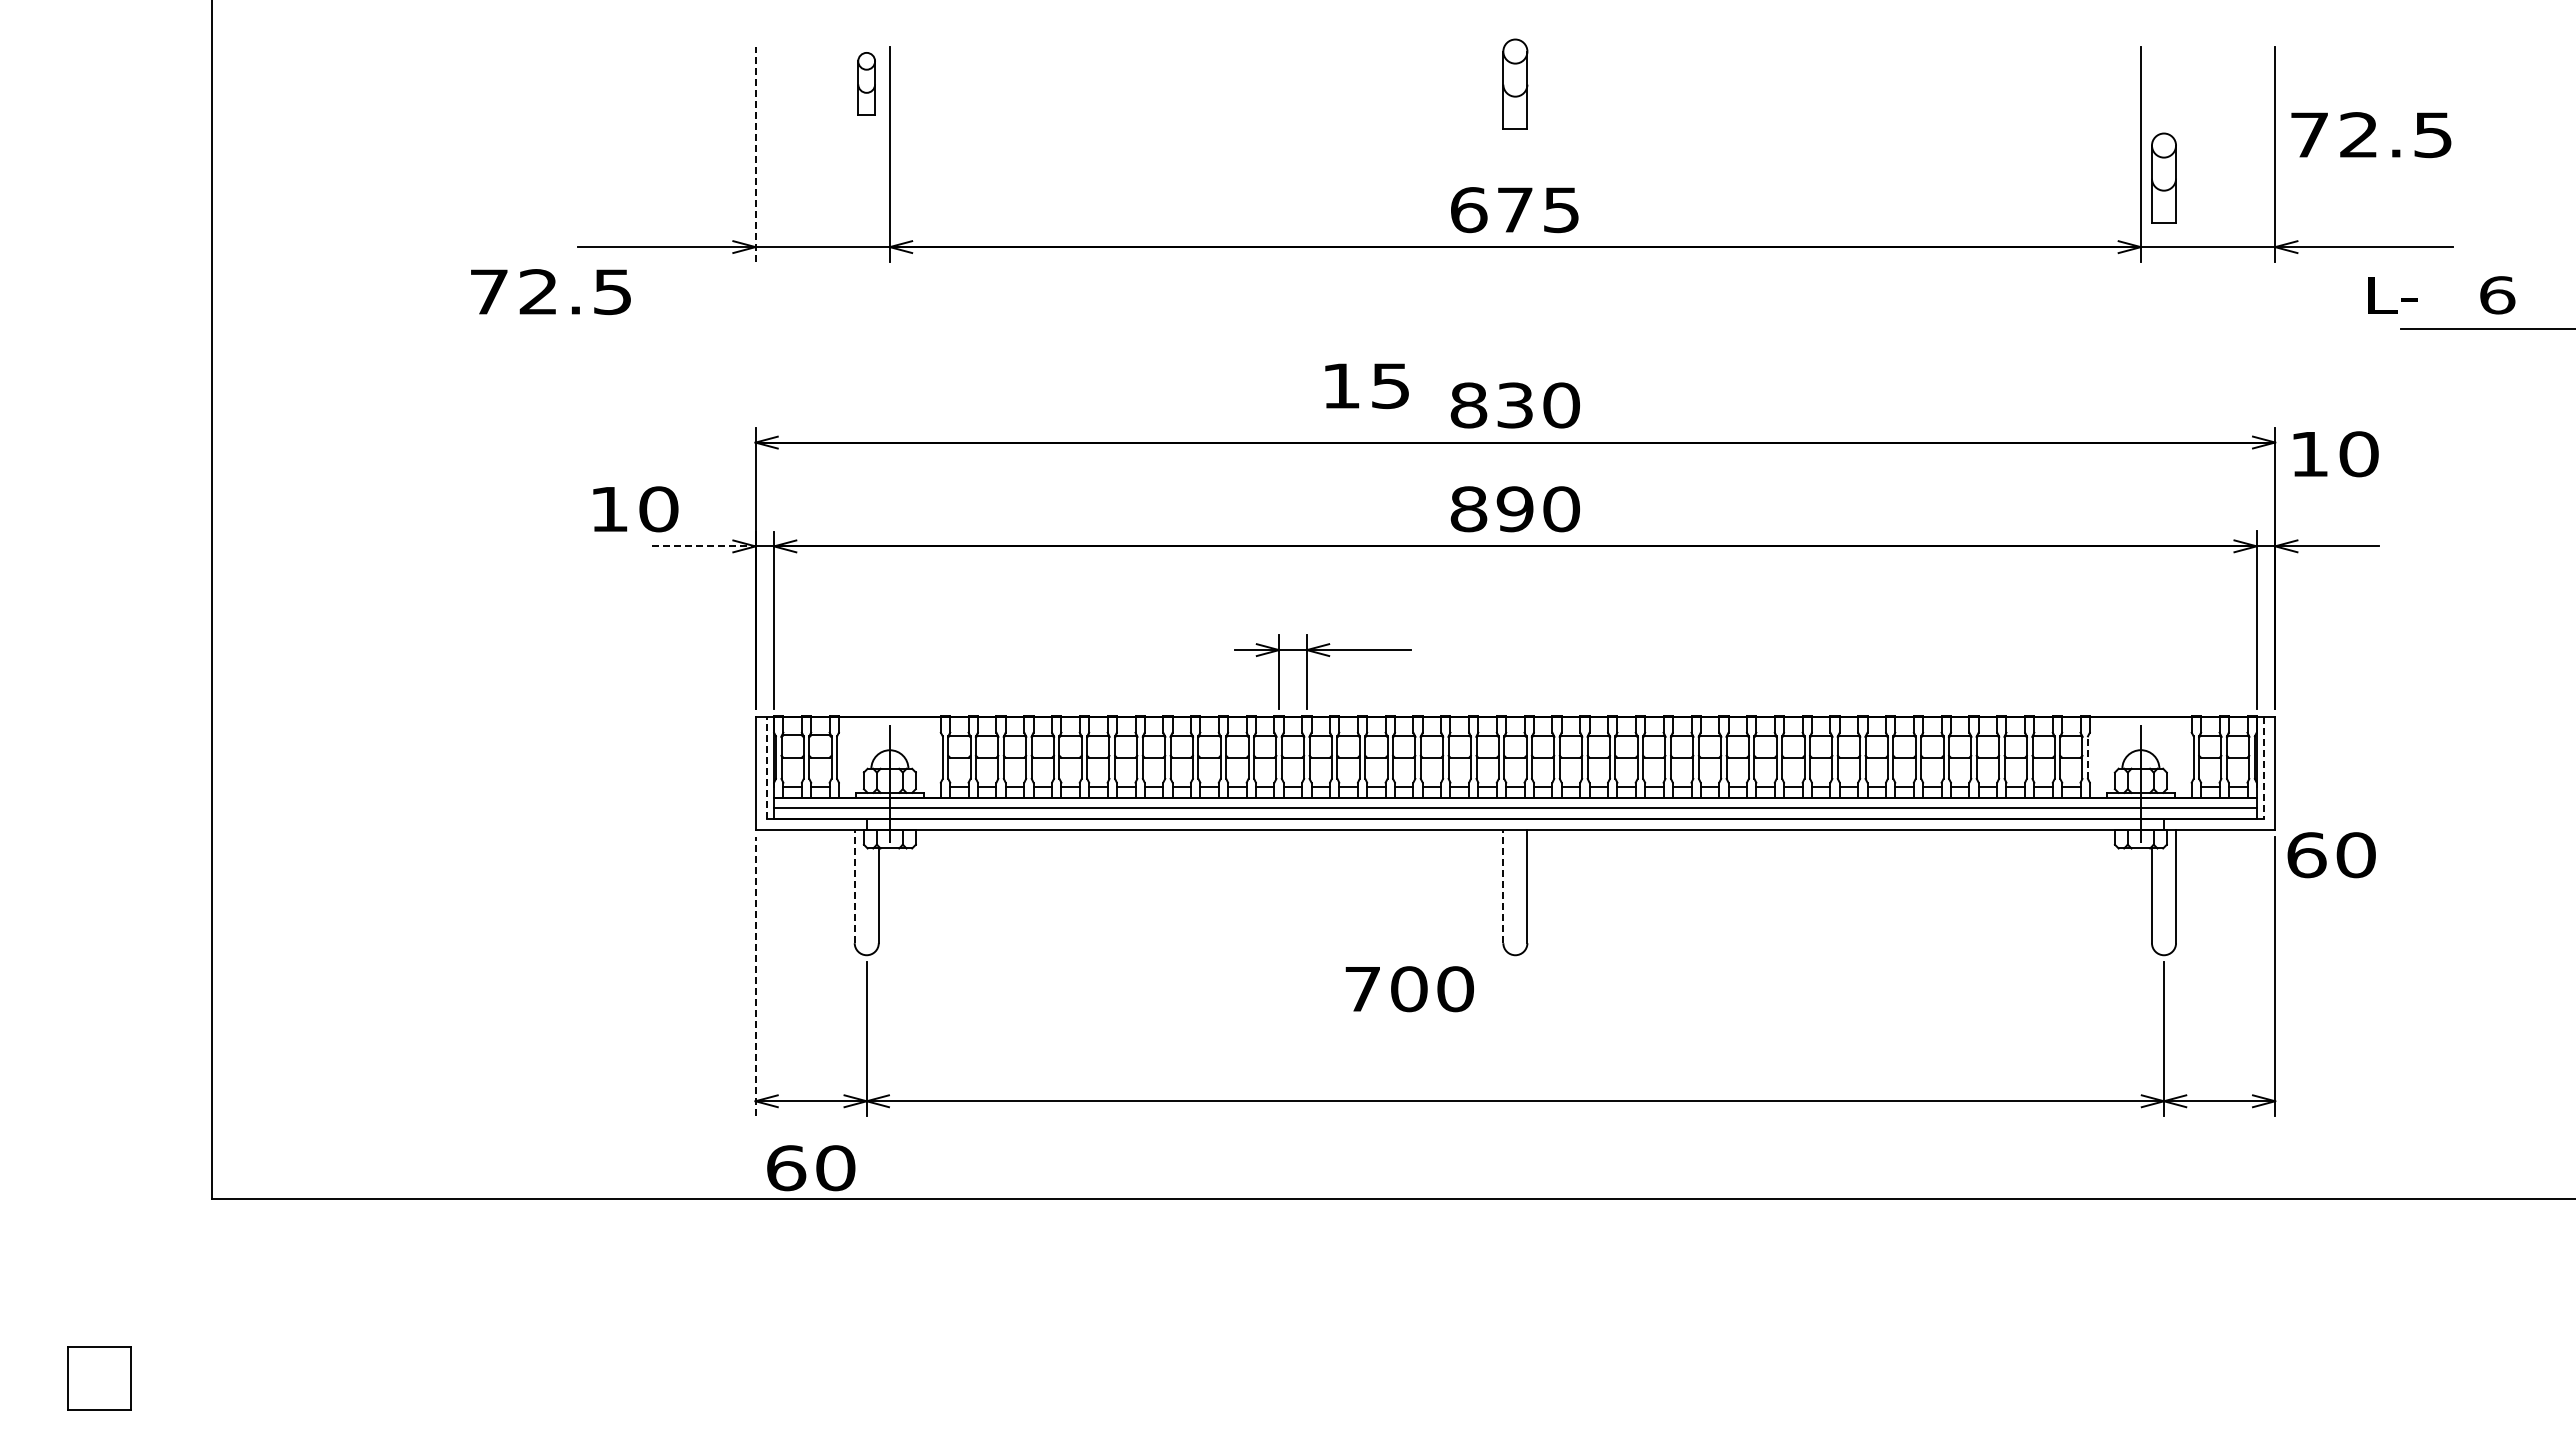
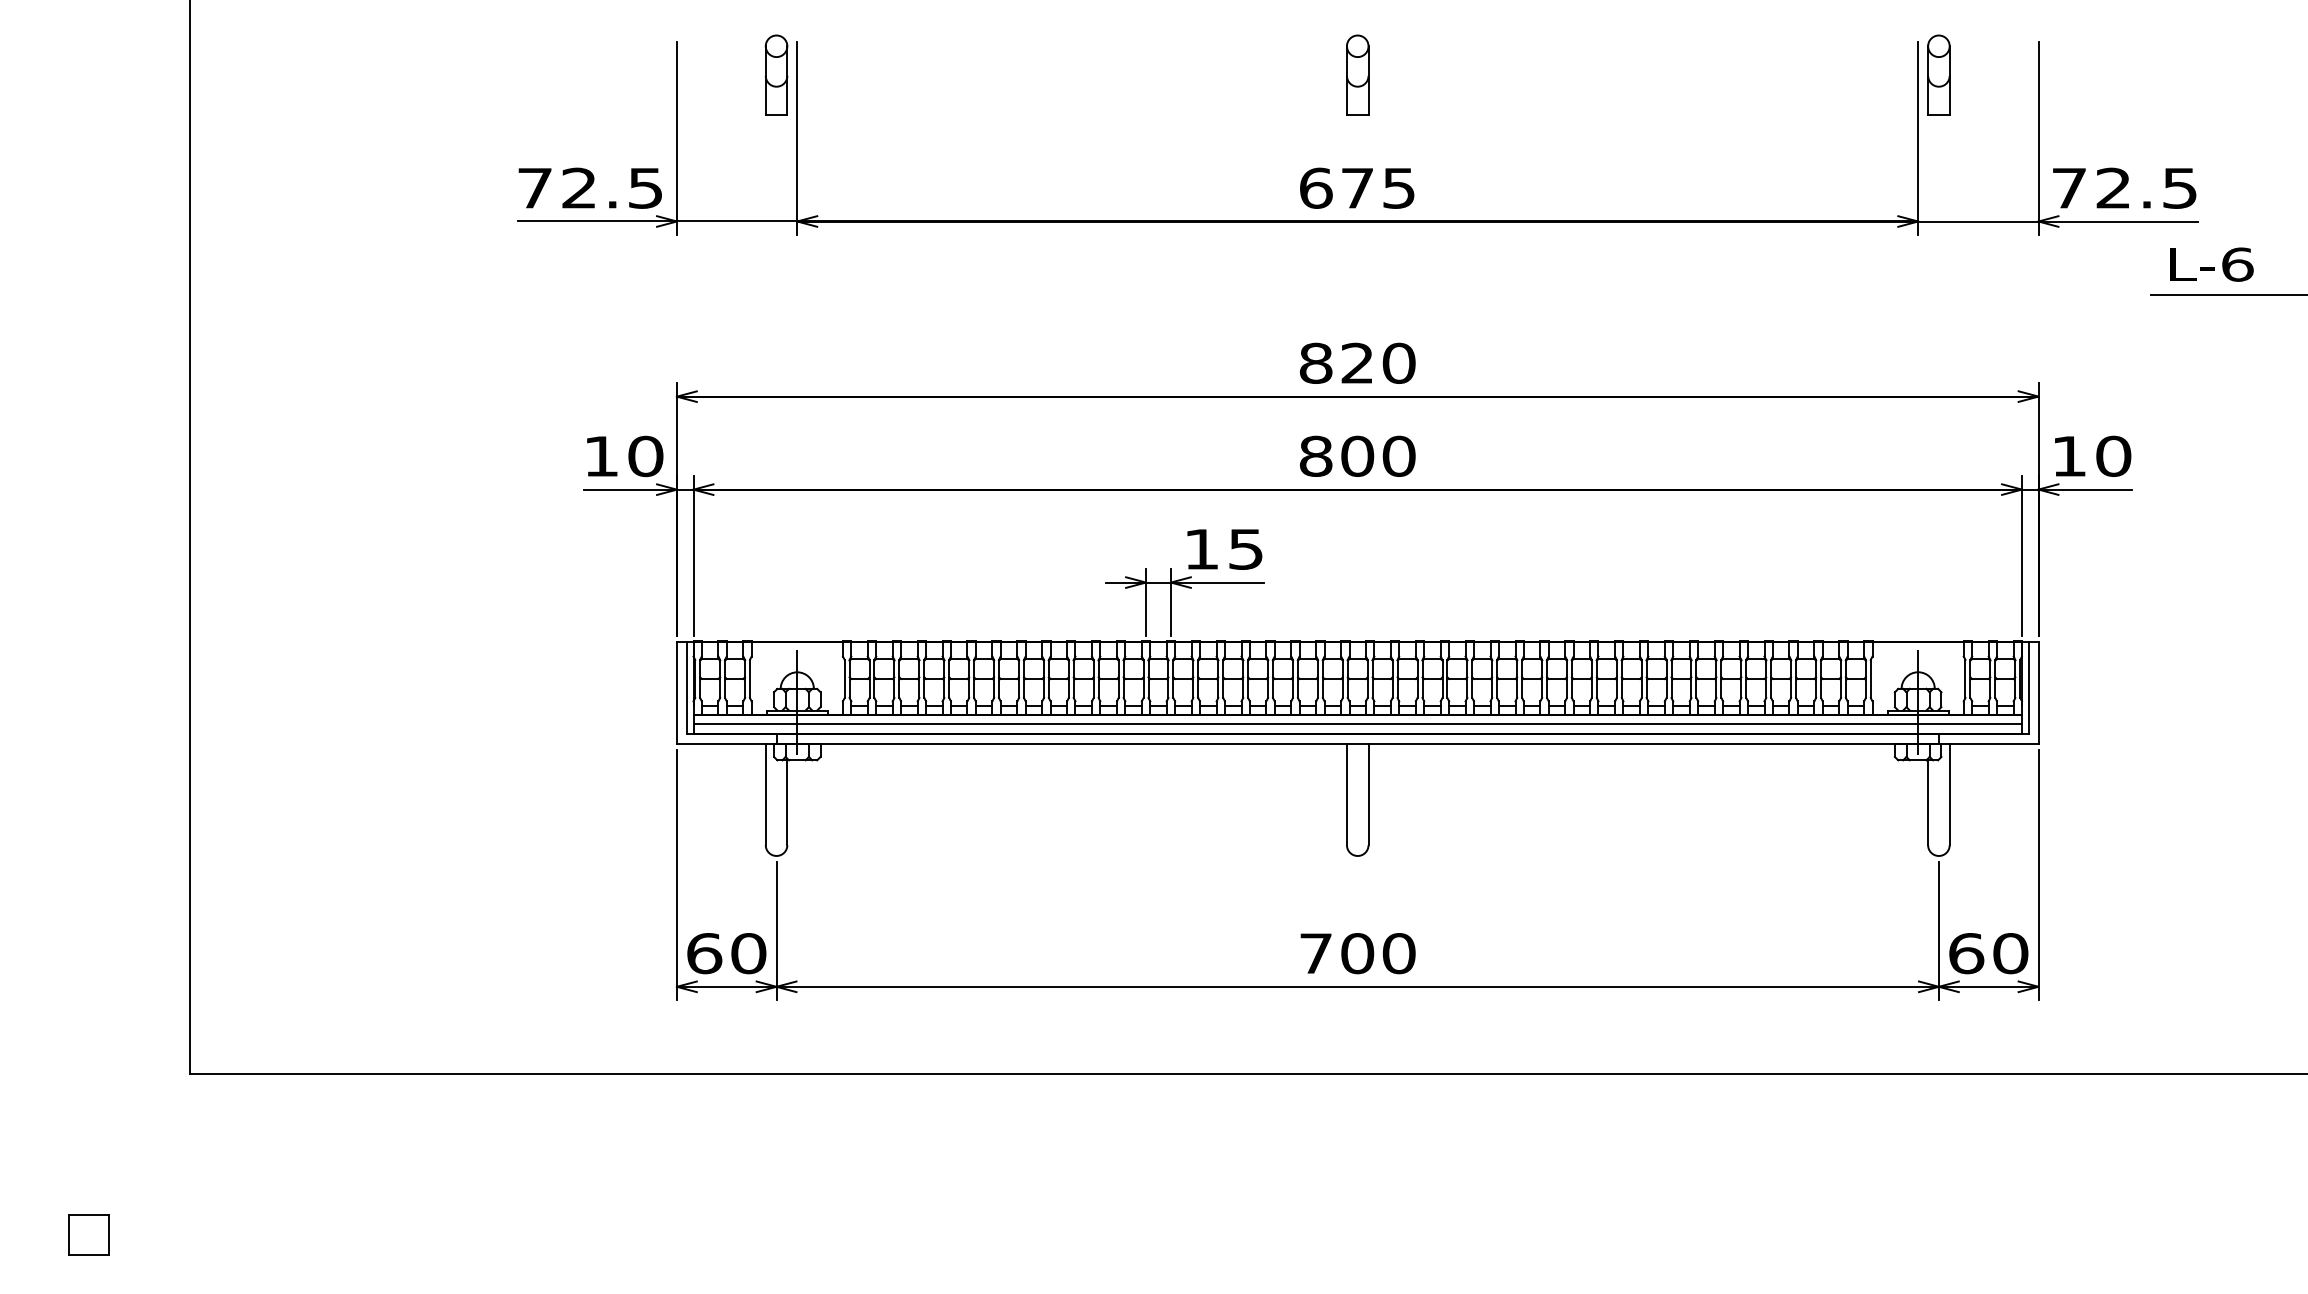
part: (866, 83) -> (776, 74), size x1.43
text: (2371, 135) -> (2124, 188), moved
line: (755, 153) -> (676, 137), dashed -> solid
part: (2163, 177) -> (1938, 74), moved
text: (550, 292) -> (589, 188), moved
text: (2392, 295) -> (2192, 264), moved
text: (1366, 386) -> (1224, 549), moved
text: (1514, 405) -> (1356, 363), 830 -> 820
text: (2335, 454) -> (2092, 456), moved
text: (635, 509) -> (624, 456), moved
text: (1514, 509) -> (1356, 456), 890 -> 800
line: (703, 546) -> (630, 489), dashed -> solid
line: (2087, 757) -> (1870, 678), dashed -> solid
line: (766, 767) -> (686, 687), dashed -> solid
line: (2264, 768) -> (2028, 688), dashed -> solid
text: (2331, 855) -> (1988, 953), moved
line: (854, 886) -> (765, 794), dashed -> solid
line: (1503, 886) -> (1347, 794), dashed -> solid
line: (755, 976) -> (676, 875), dashed -> solid
text: (1409, 989) -> (1357, 953), moved
text: (811, 1168) -> (727, 953), moved
part: (99, 1378) -> (89, 1235), size x0.71

